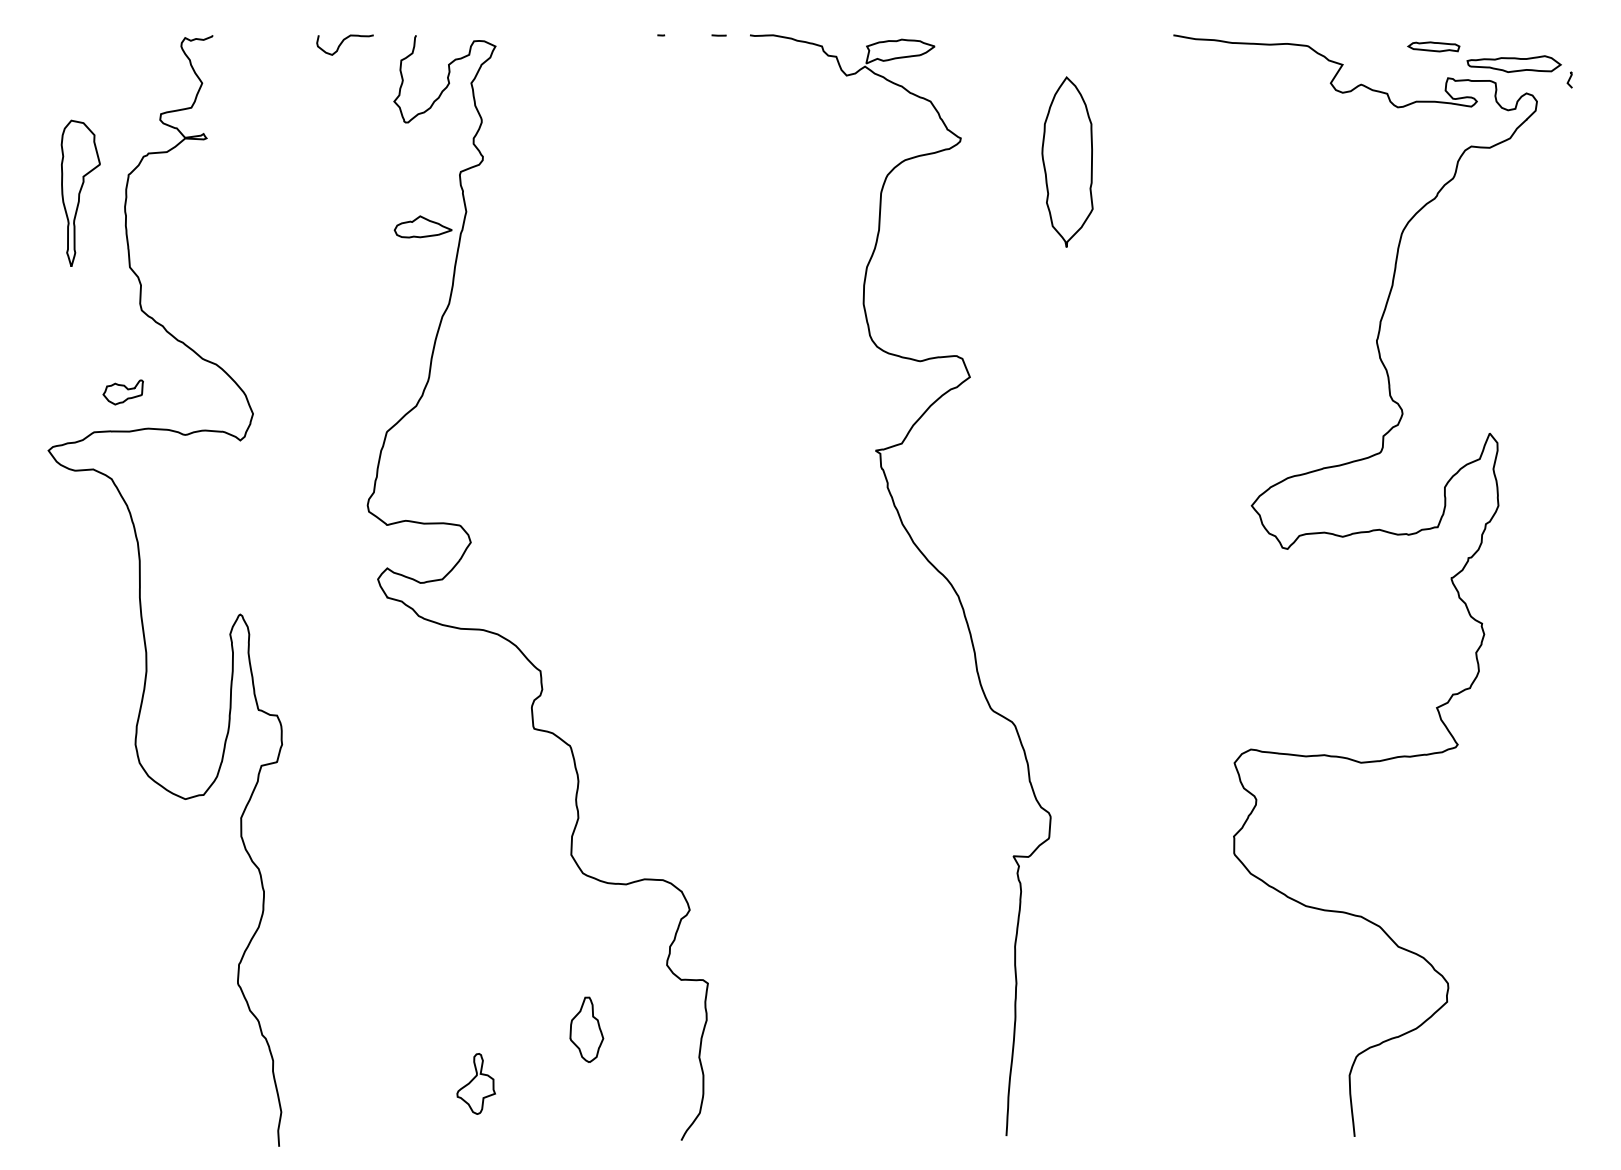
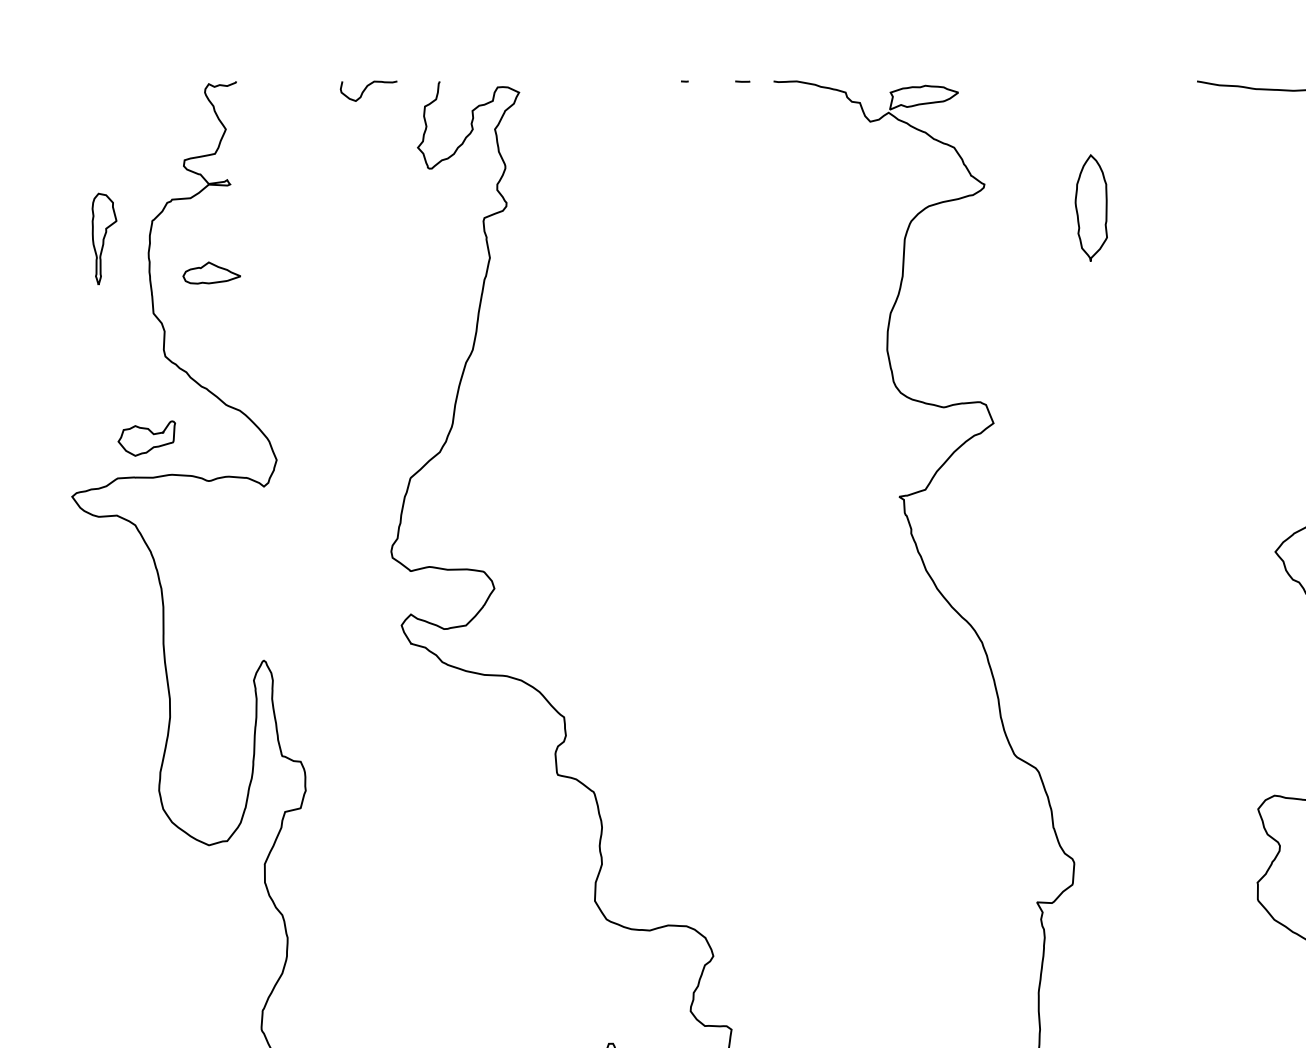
part: (1067, 161) -> (1091, 207), size x0.62
part: (80, 192) -> (104, 238), size x0.62
part: (422, 226) -> (211, 272), moved
part: (123, 392) -> (147, 438), size x1.43

